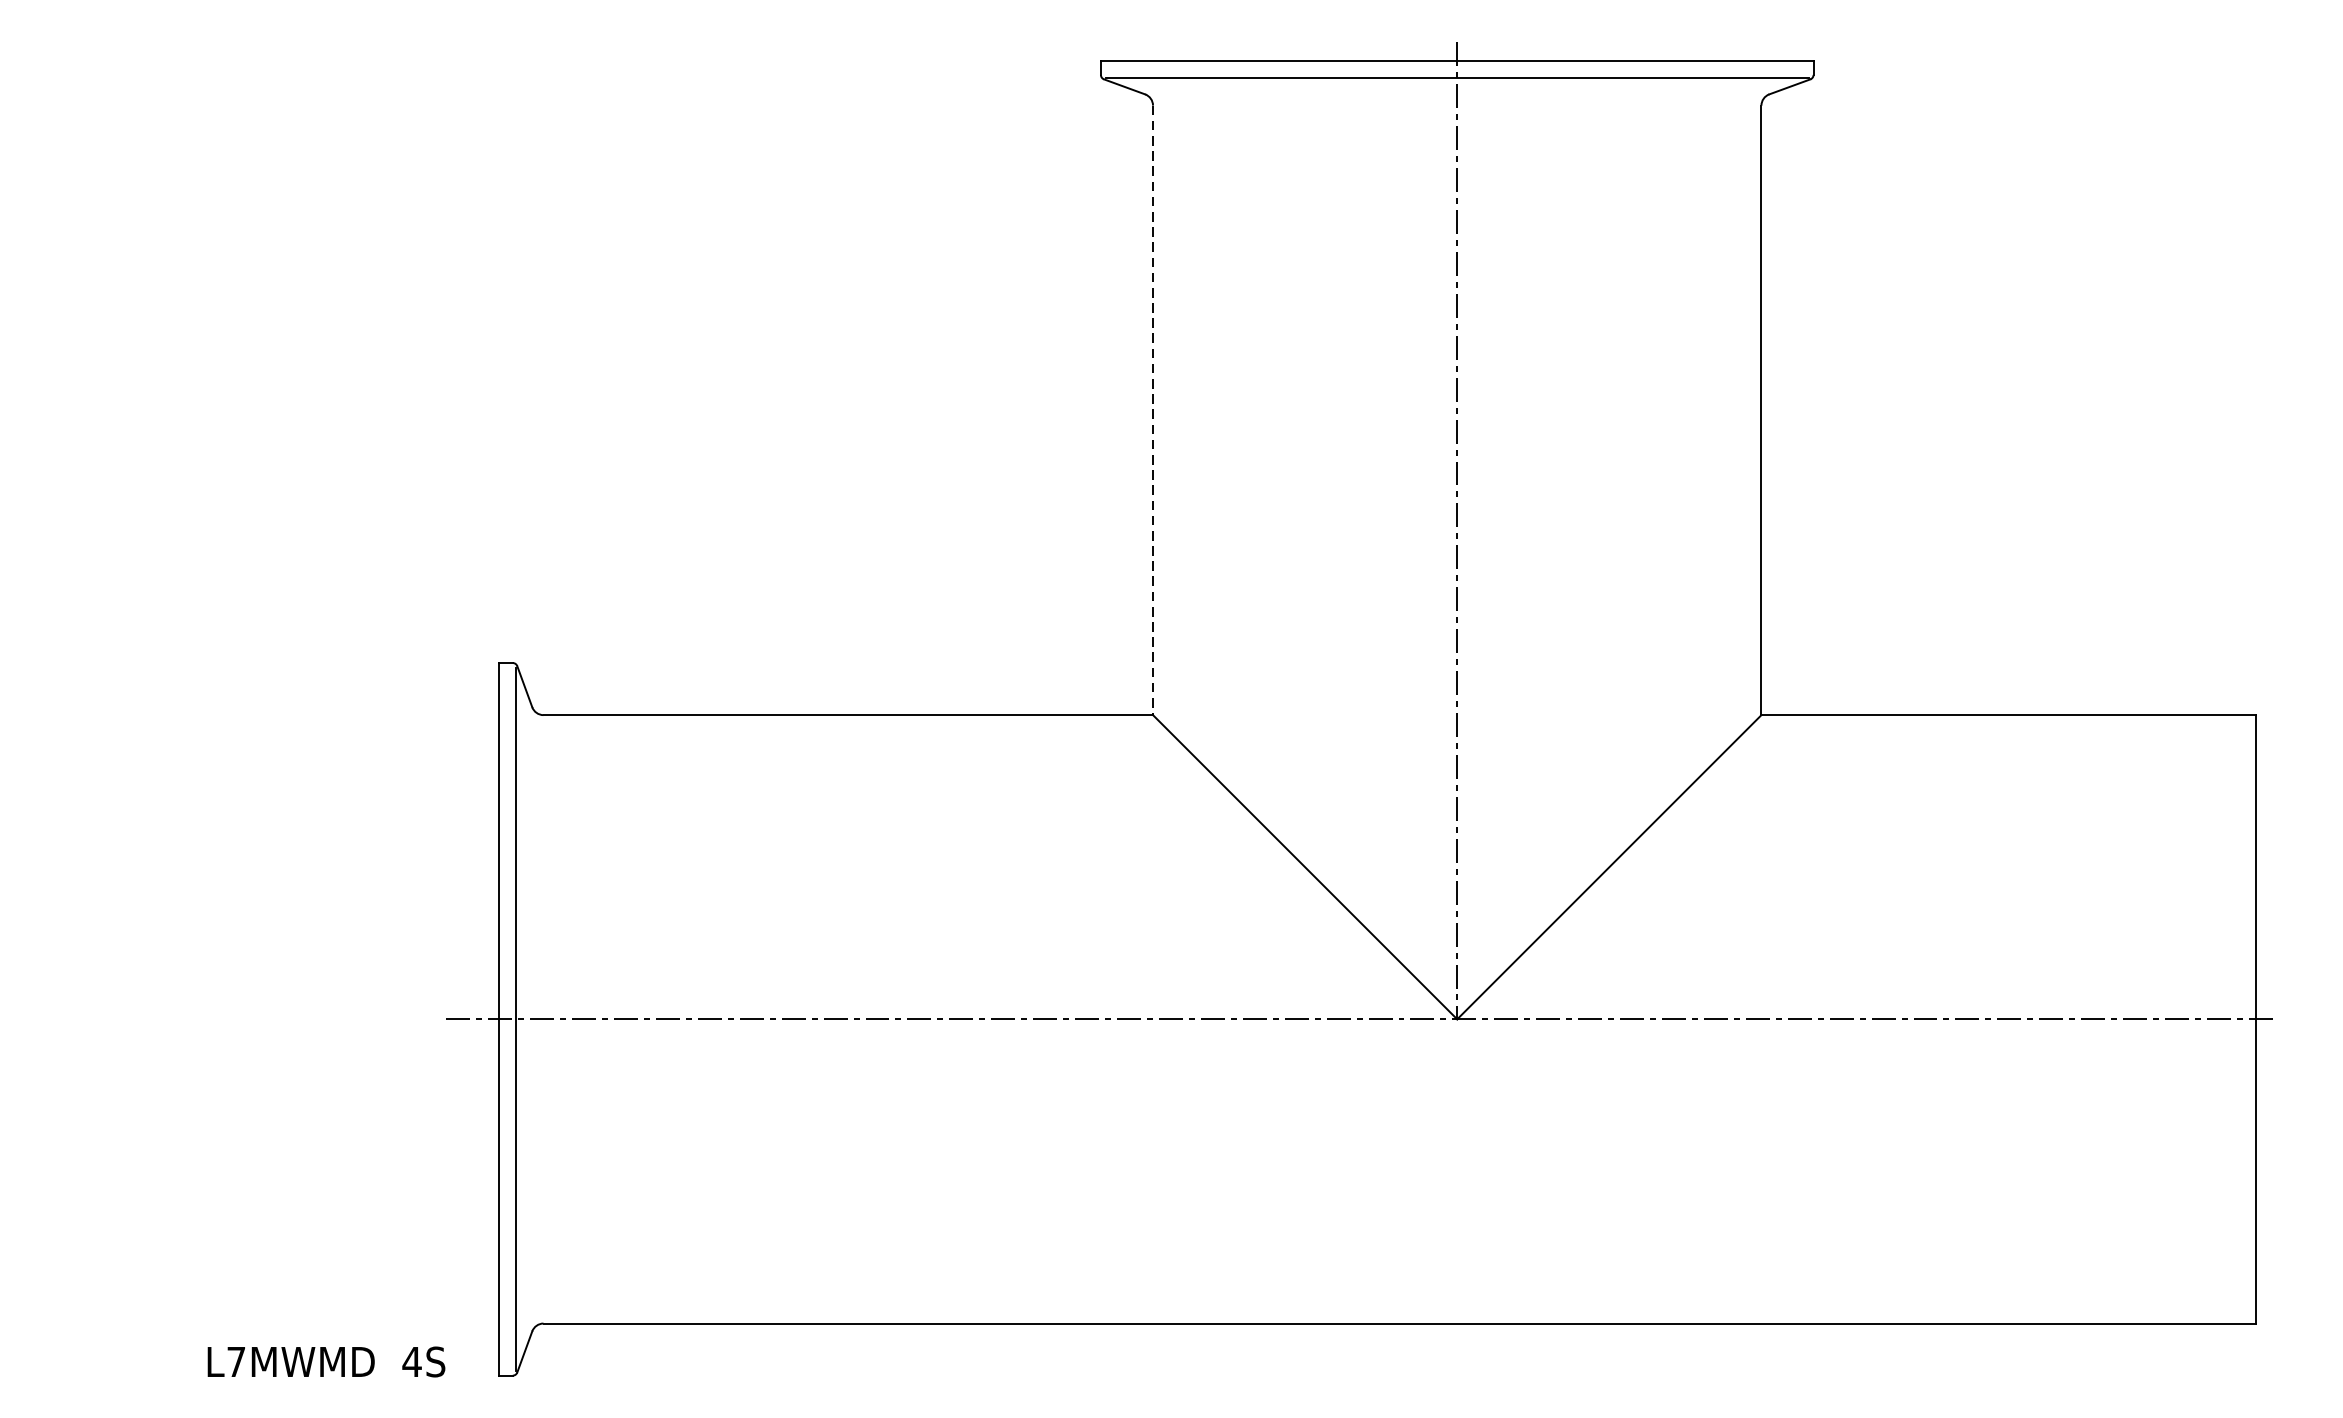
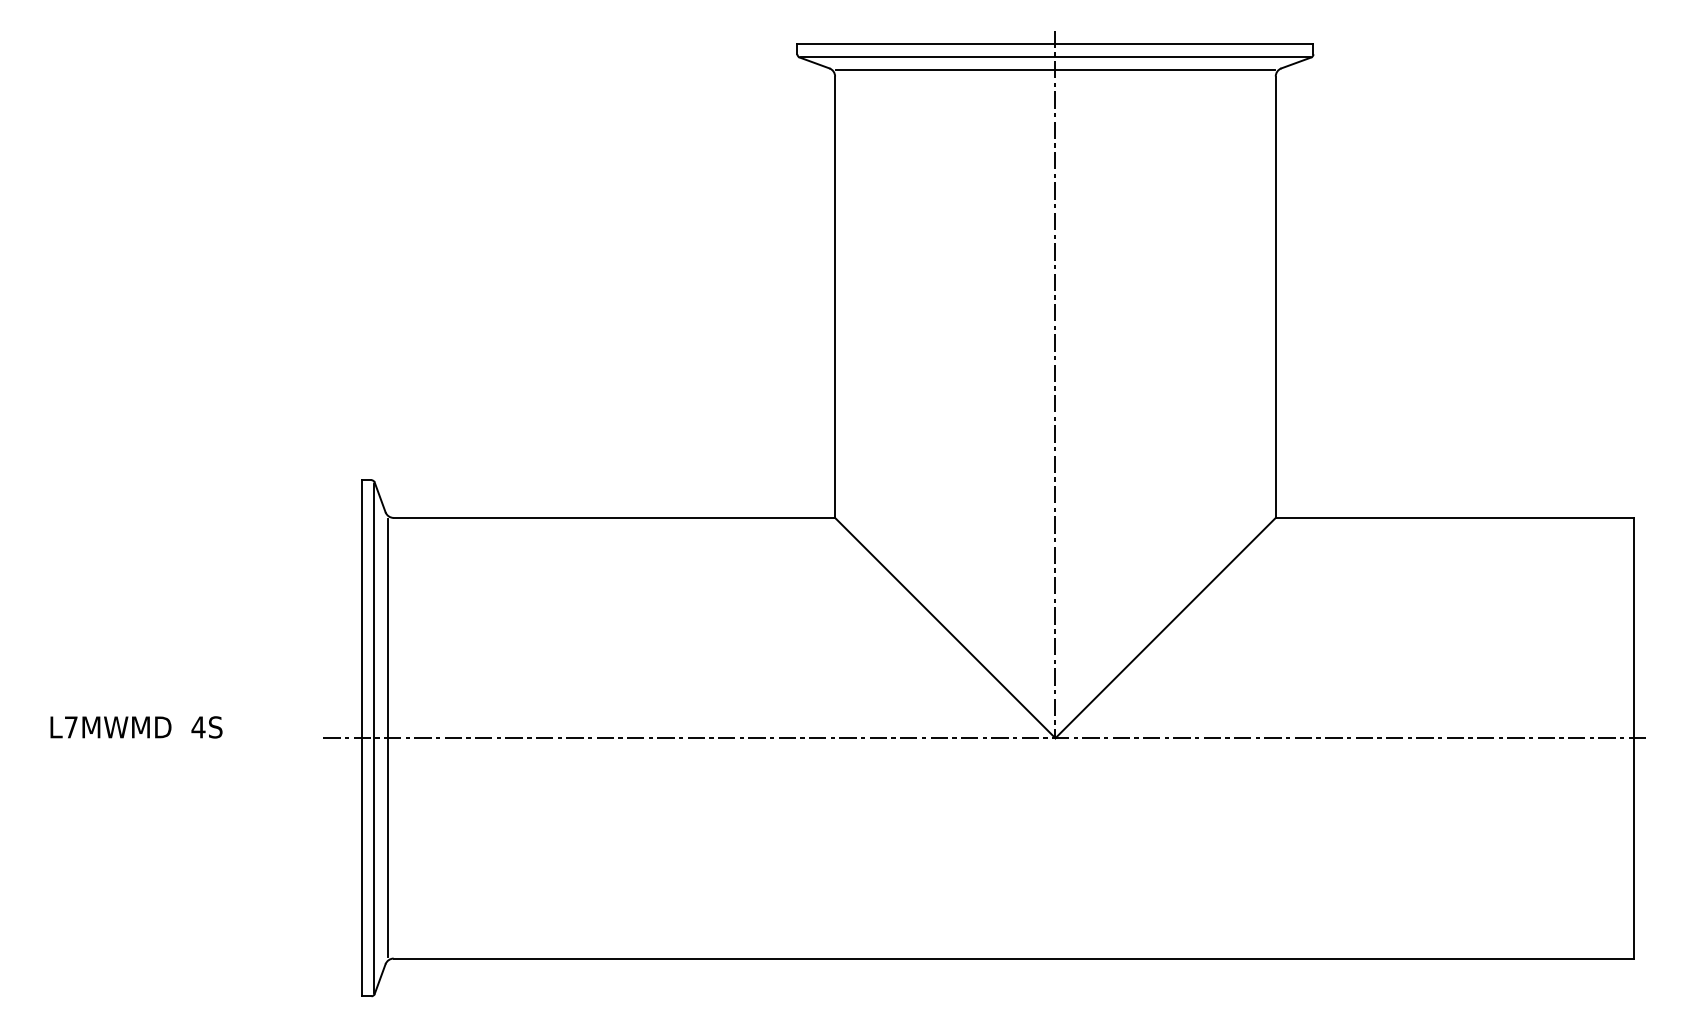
line: (1457, 97) -> (1055, 70), added
line: (1153, 410) -> (835, 297), dashed -> solid
line: (534, 1019) -> (387, 738), added
text: (326, 1362) -> (136, 727), moved

